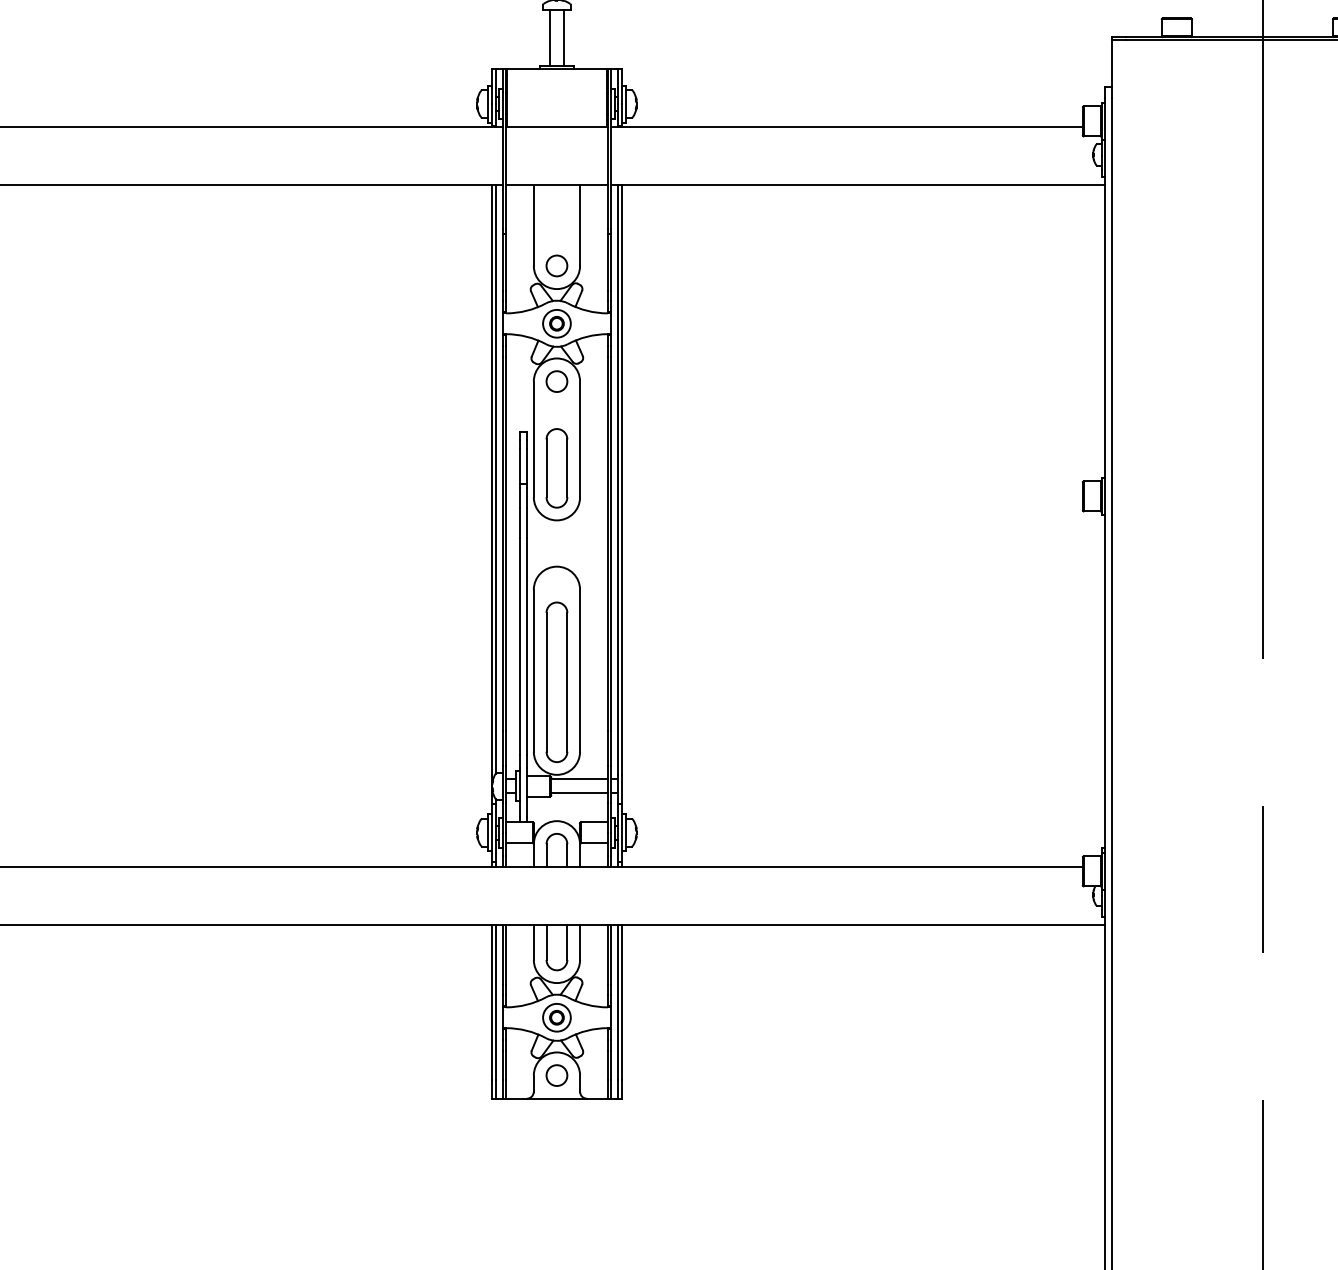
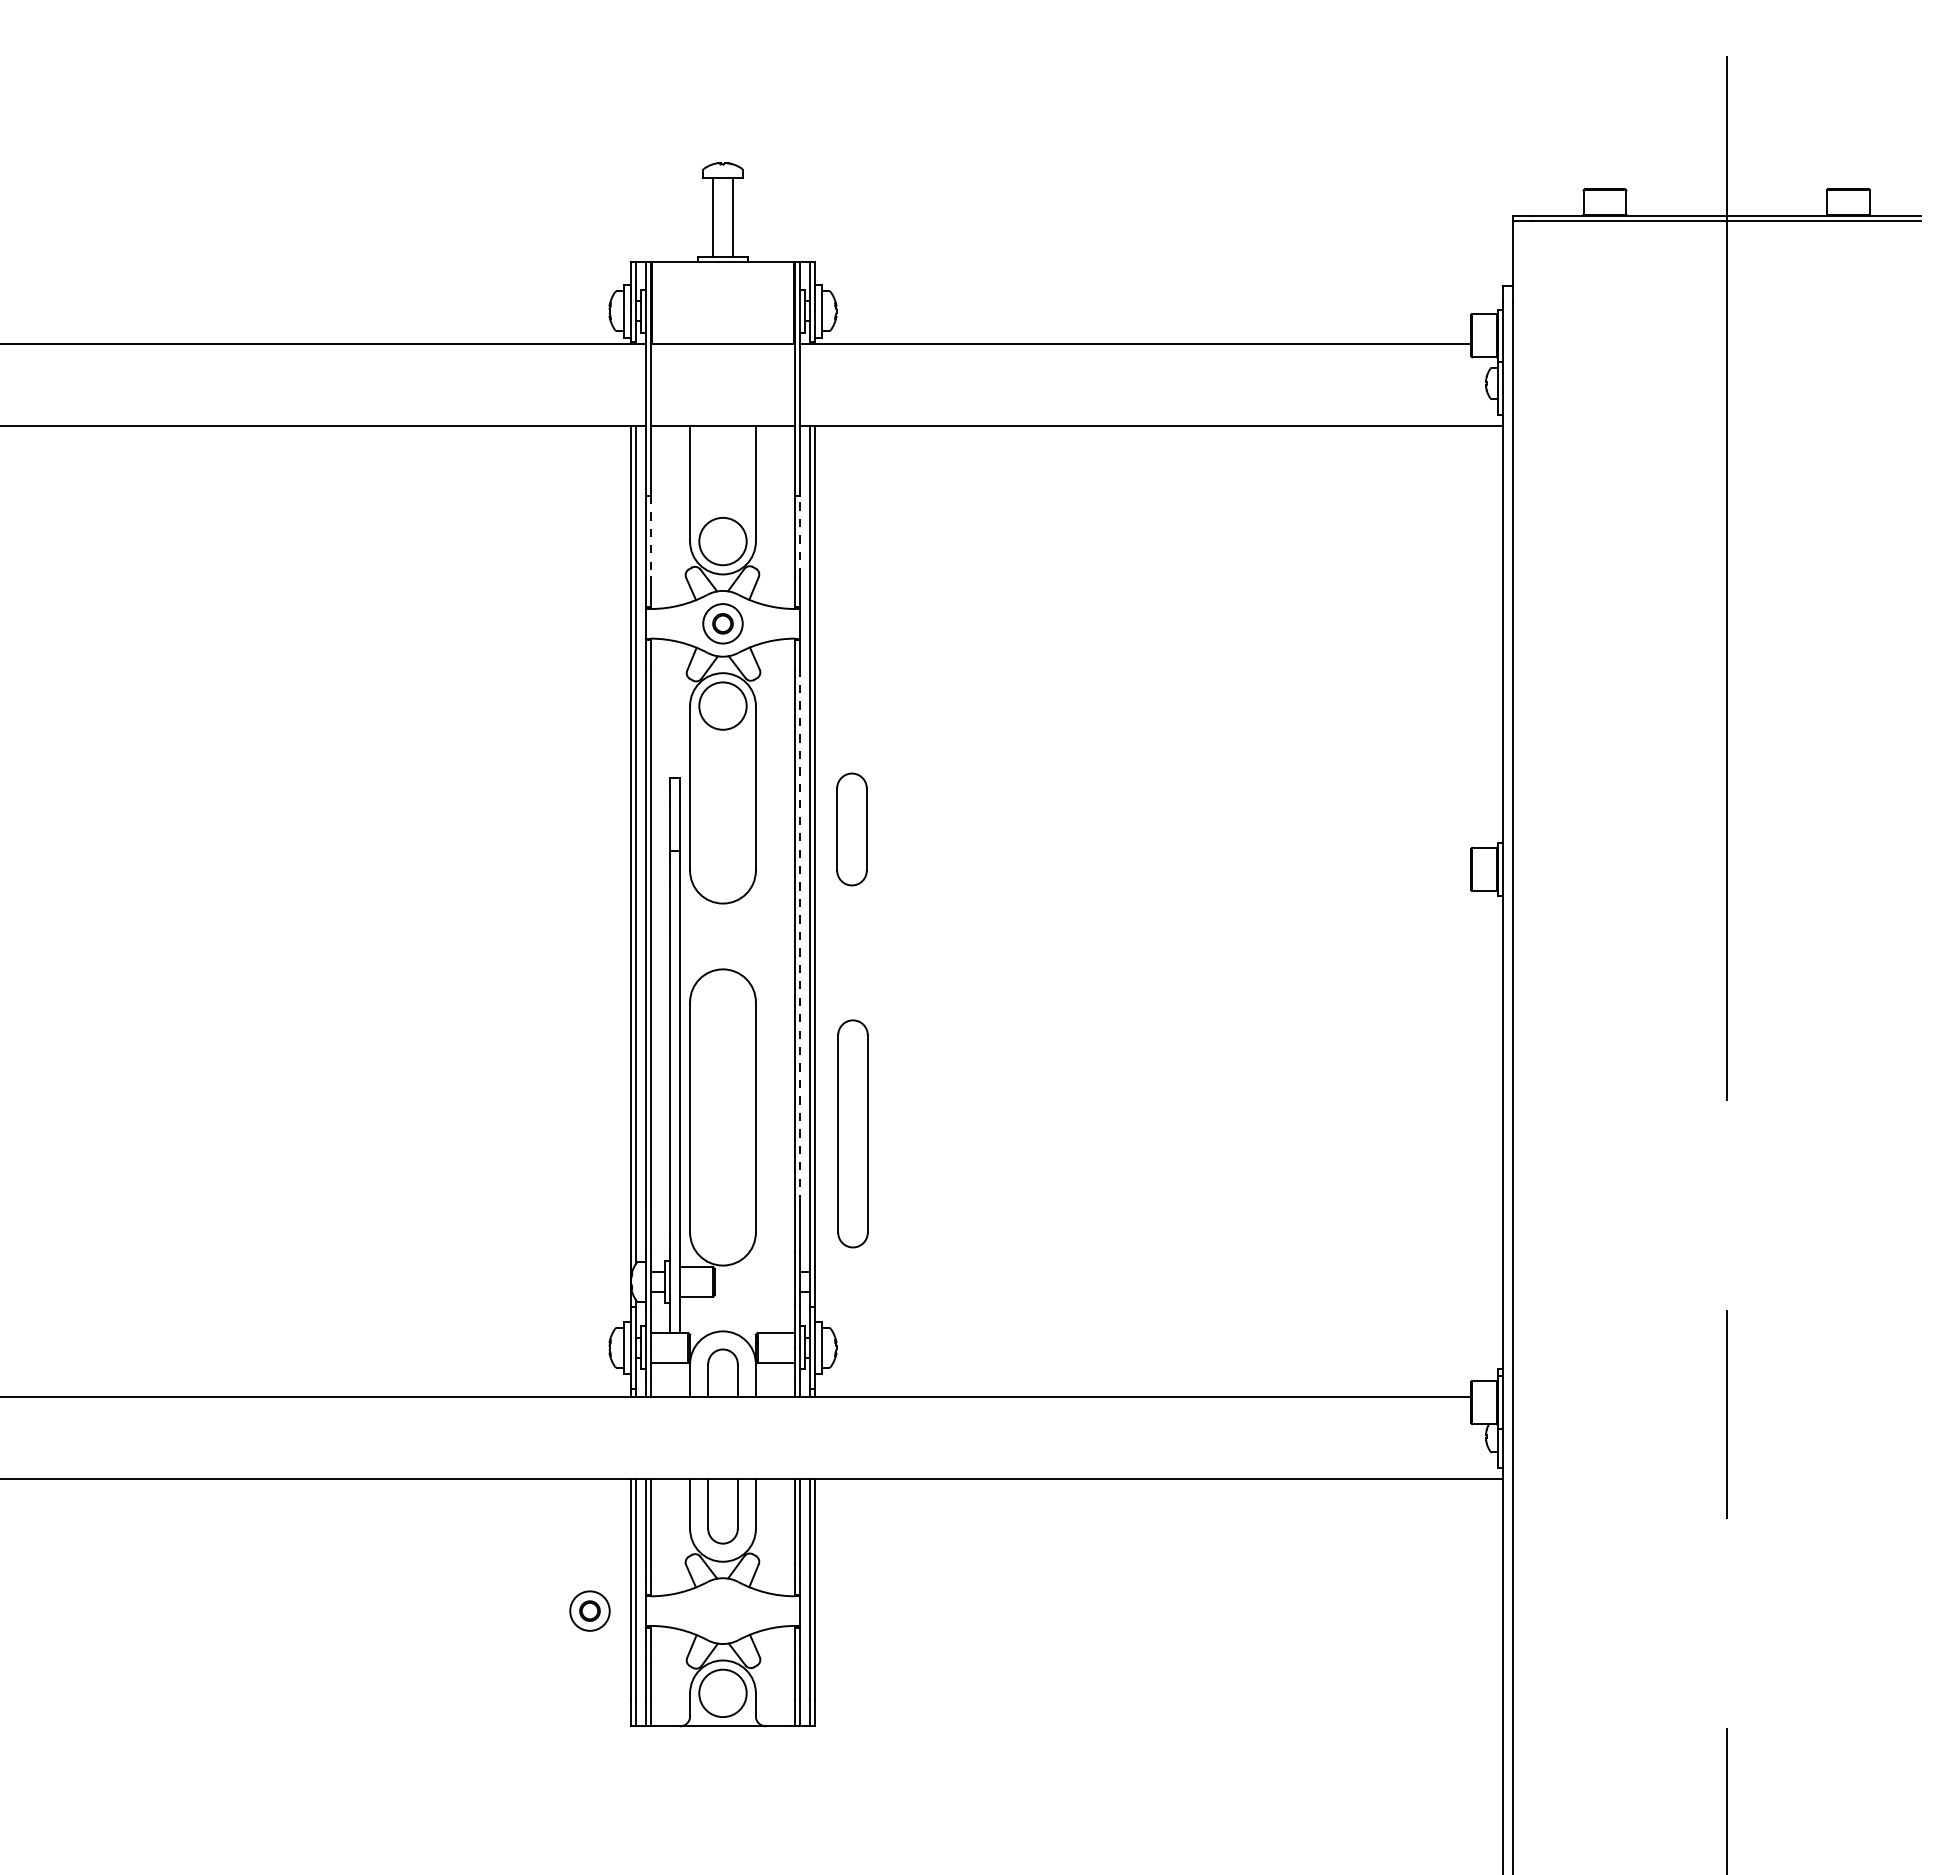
line: (611, 261) -> (800, 535), solid -> dashed
line: (505, 262) -> (650, 536), solid -> dashed
circle: (556, 265) -> (722, 541), size x1.6
circle: (556, 381) -> (722, 705), size x1.6
part: (556, 468) -> (851, 829), moved
line: (611, 543) -> (800, 936), solid -> dashed
part: (556, 682) -> (852, 1133), moved
line: (579, 779) -> (754, 1272), removed
line: (579, 793) -> (754, 1291), removed
part: (556, 1017) -> (589, 1610), moved
circle: (556, 1075) -> (722, 1693), size x1.6

